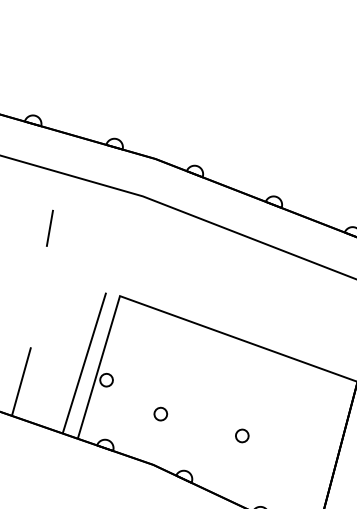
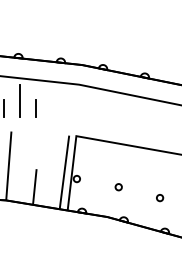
line: (20, 209) -> (19, 101), added
circle: (160, 414) -> (118, 187), moved
circle: (243, 436) -> (160, 198), moved

